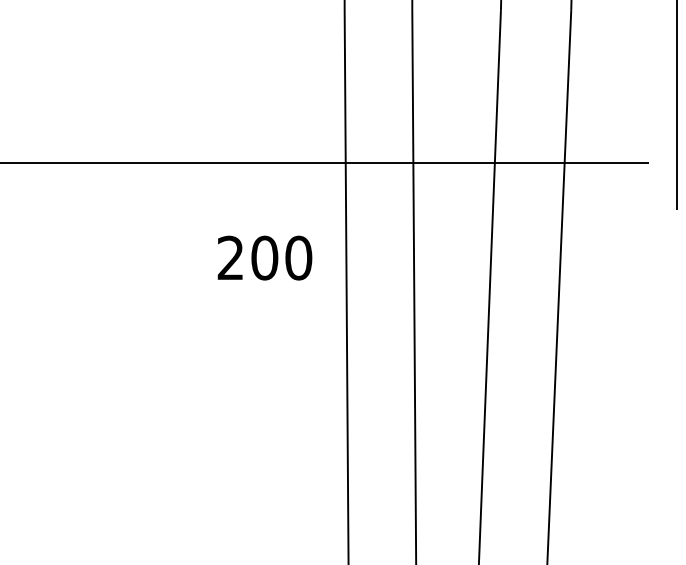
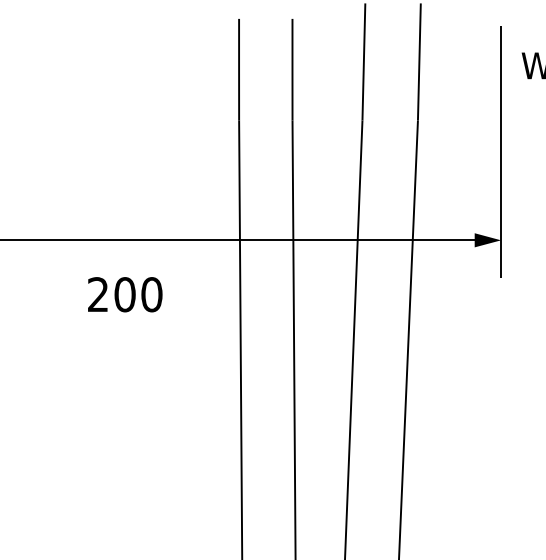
fill: (659, 162) -> (487, 240), added
text: (265, 257) -> (125, 294), moved

